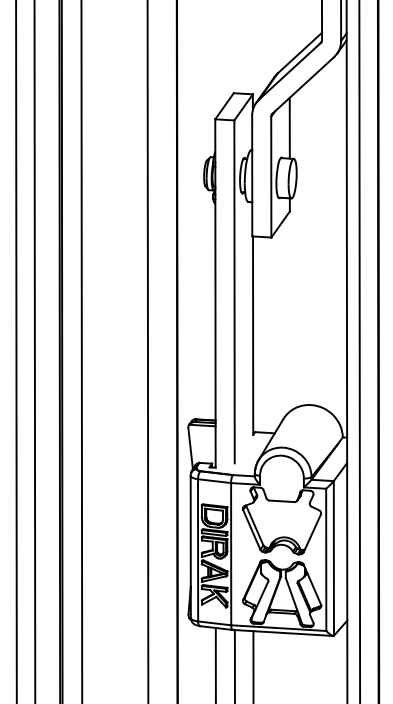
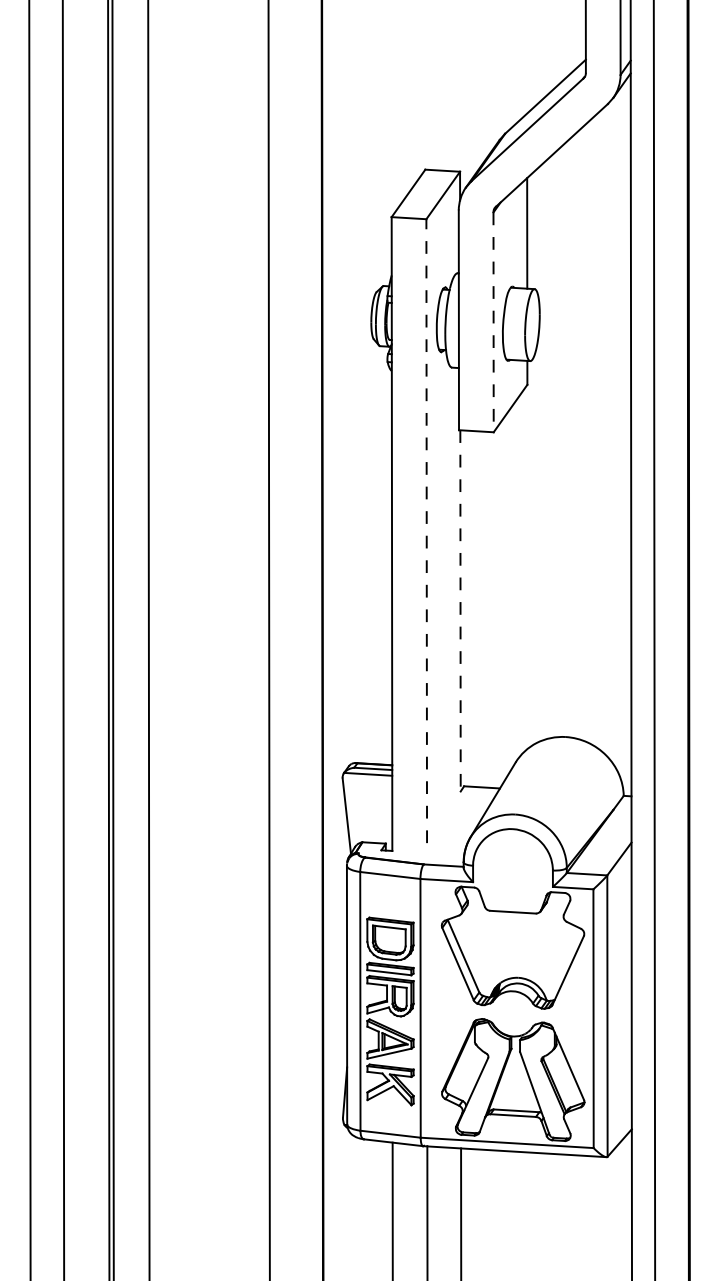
line: (271, 177) -> (493, 323), solid -> dashed
line: (234, 291) -> (426, 530), solid -> dashed
line: (253, 336) -> (461, 612), solid -> dashed

